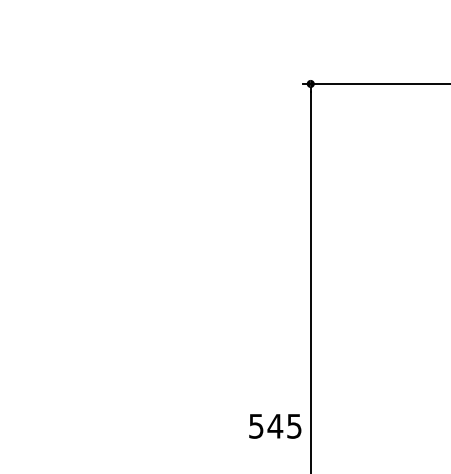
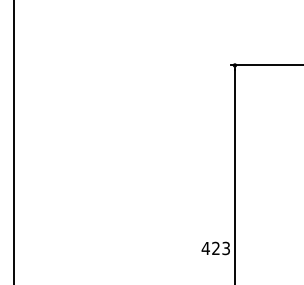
text: (274, 426) -> (215, 248), 545 -> 423

